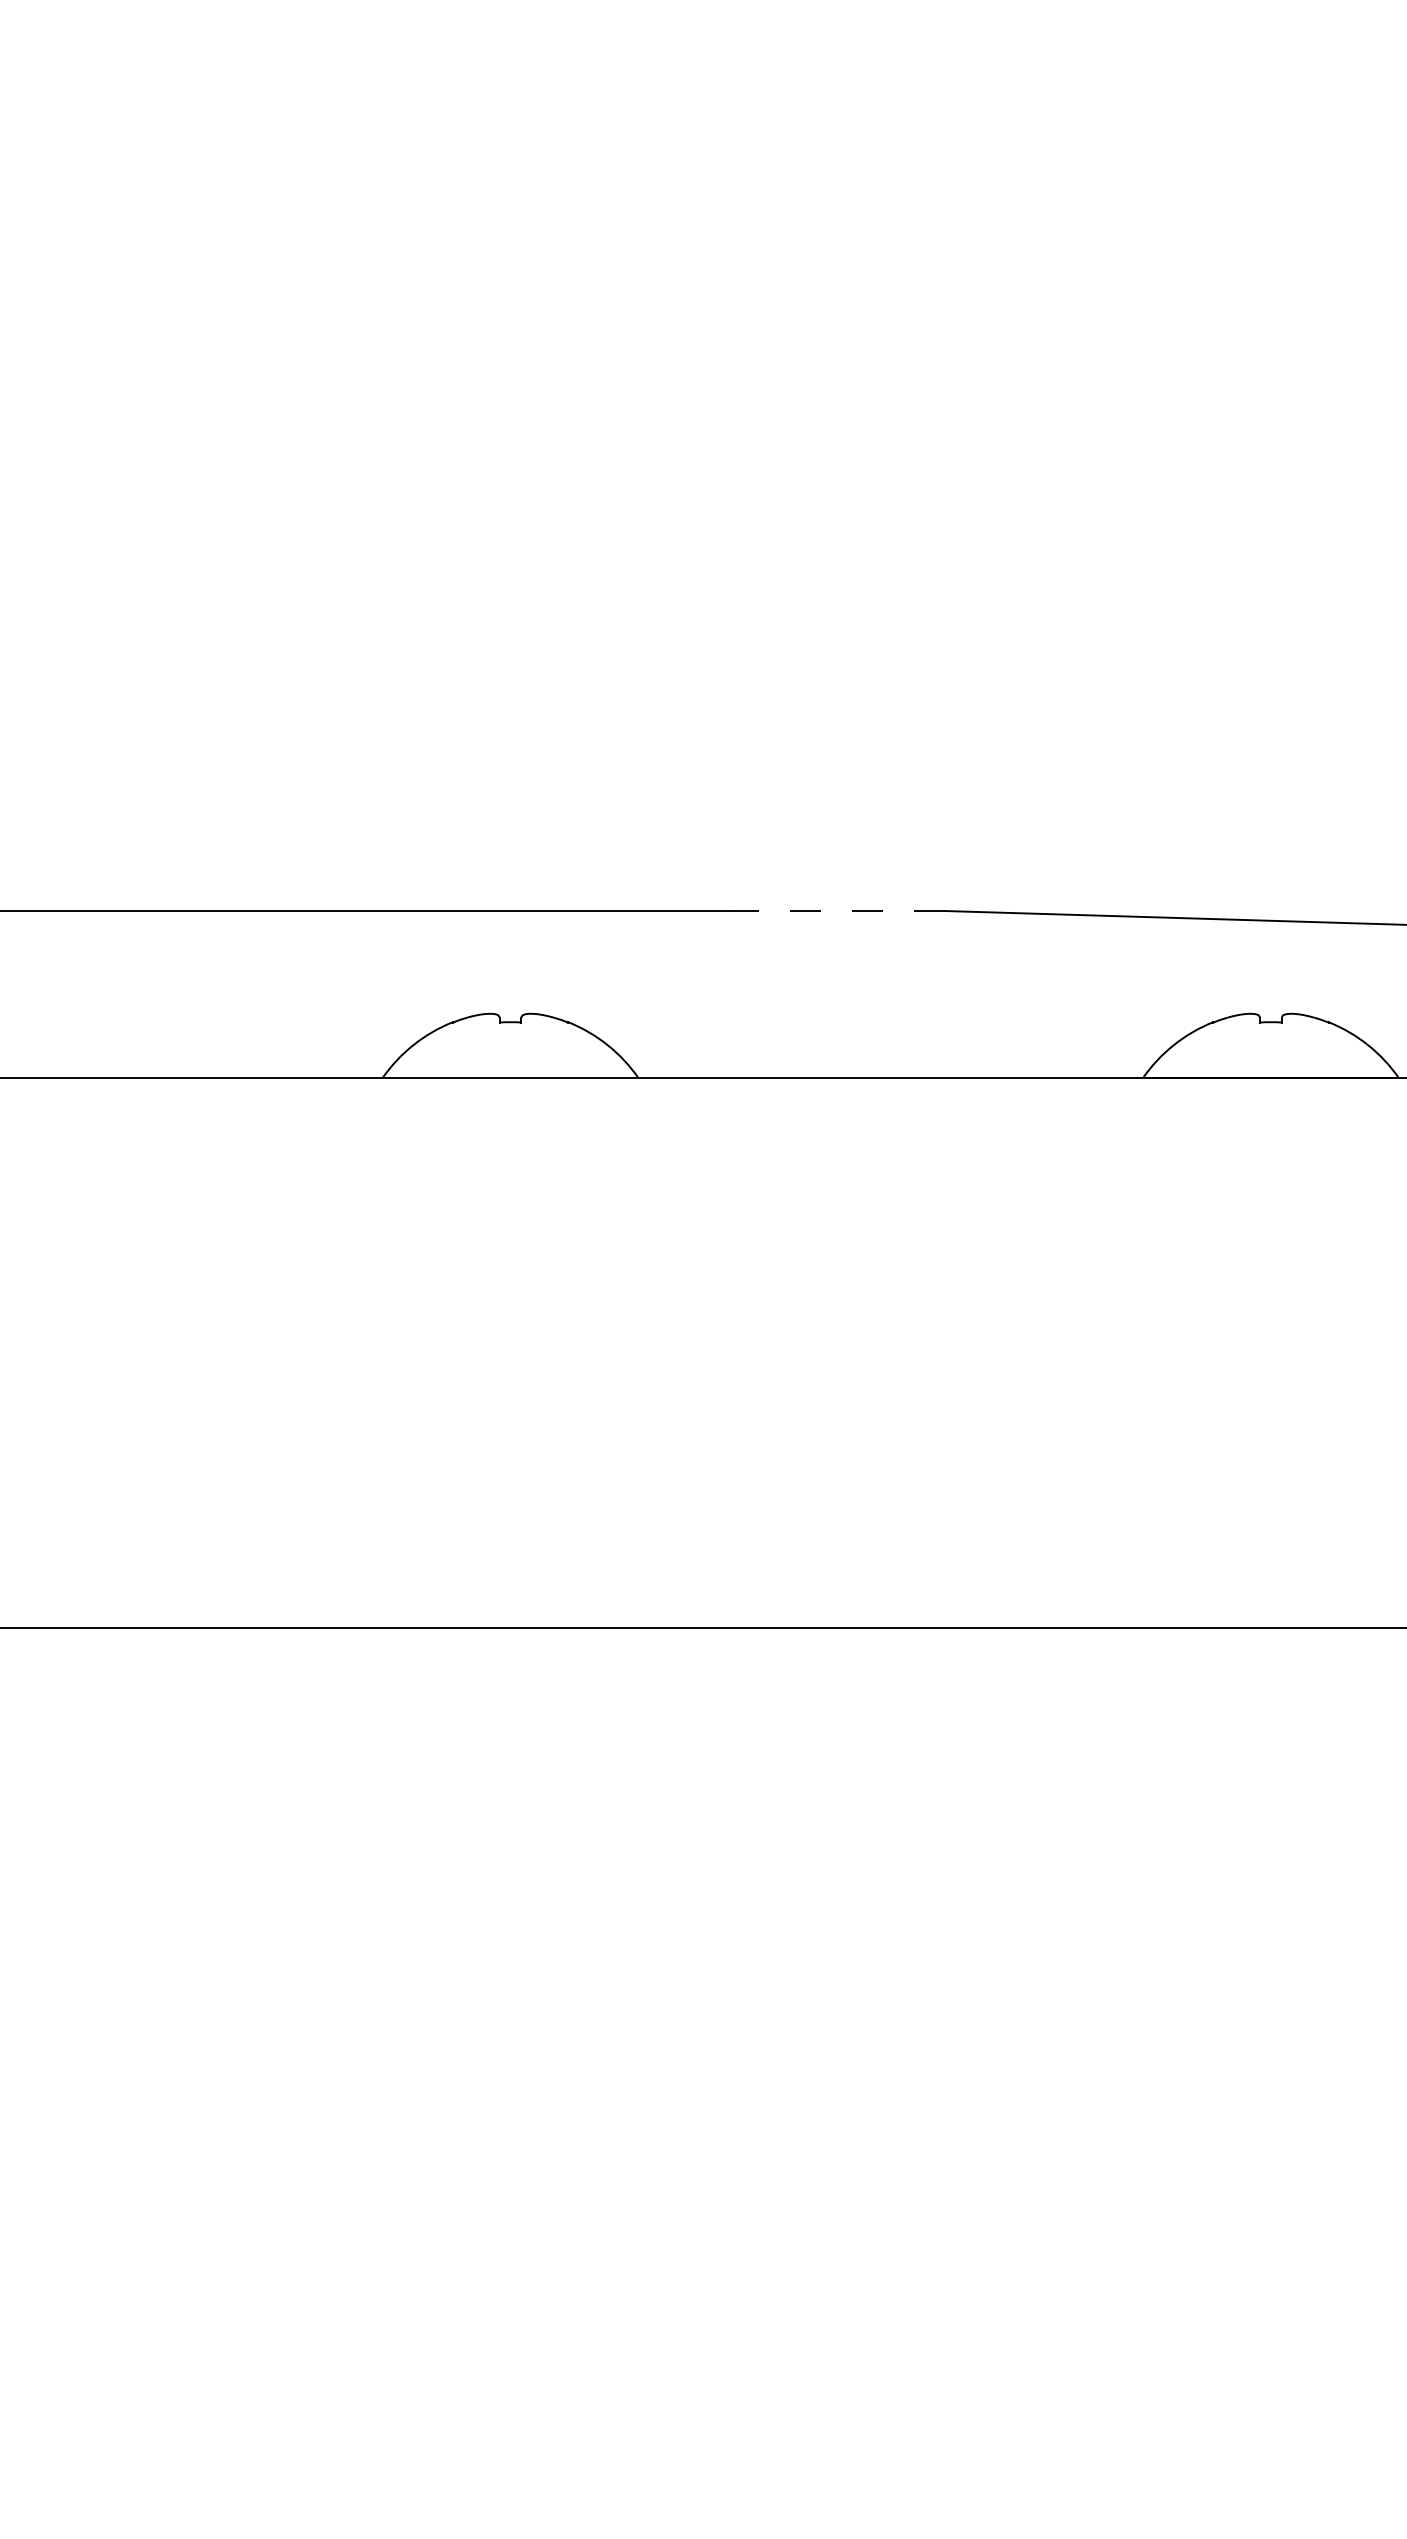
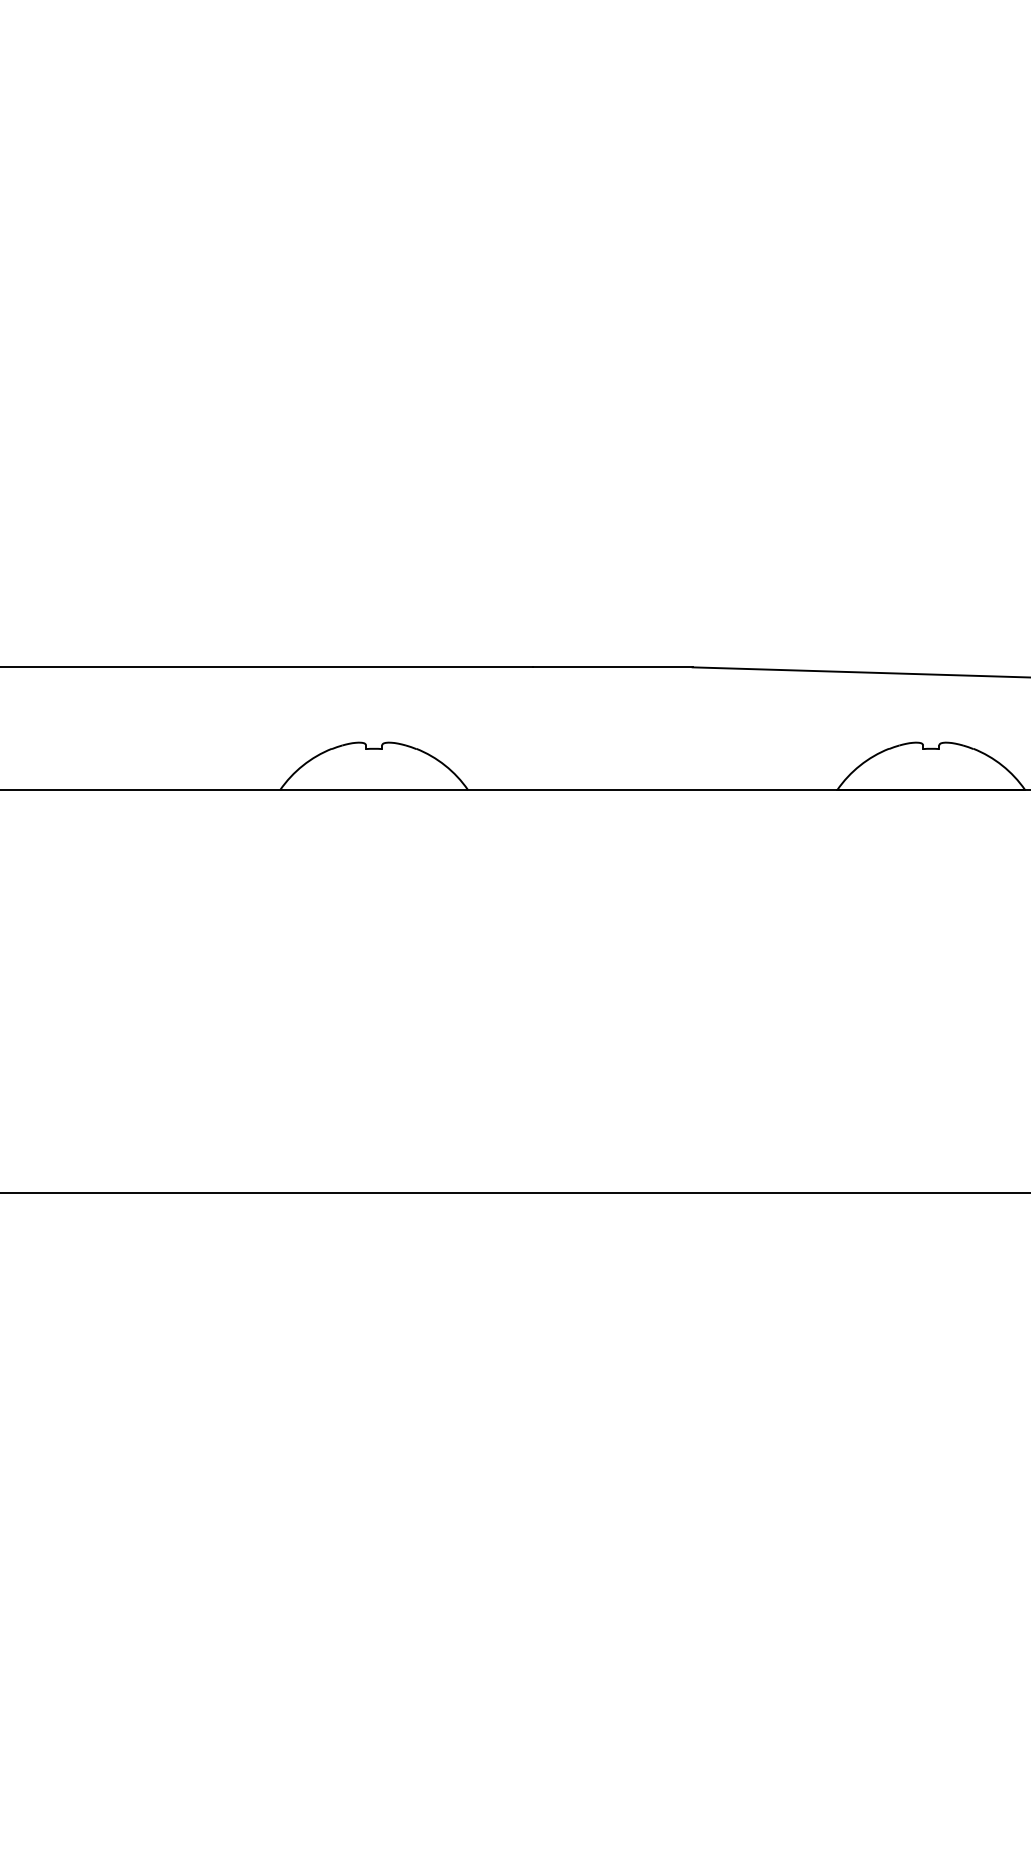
line: (837, 911) -> (613, 667), dashed -> solid

